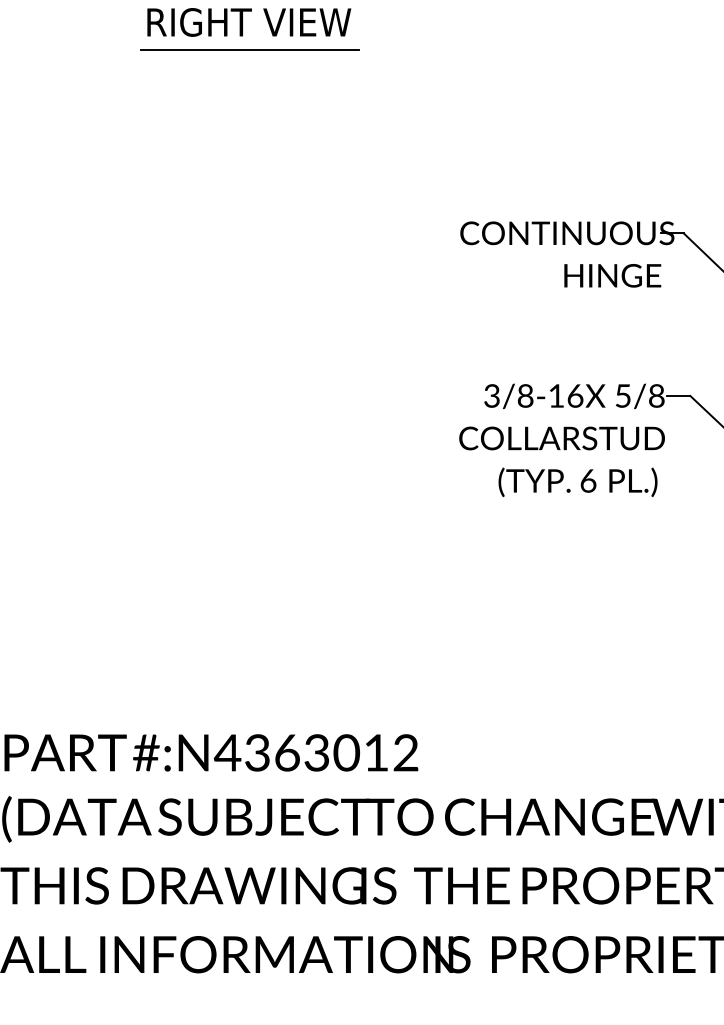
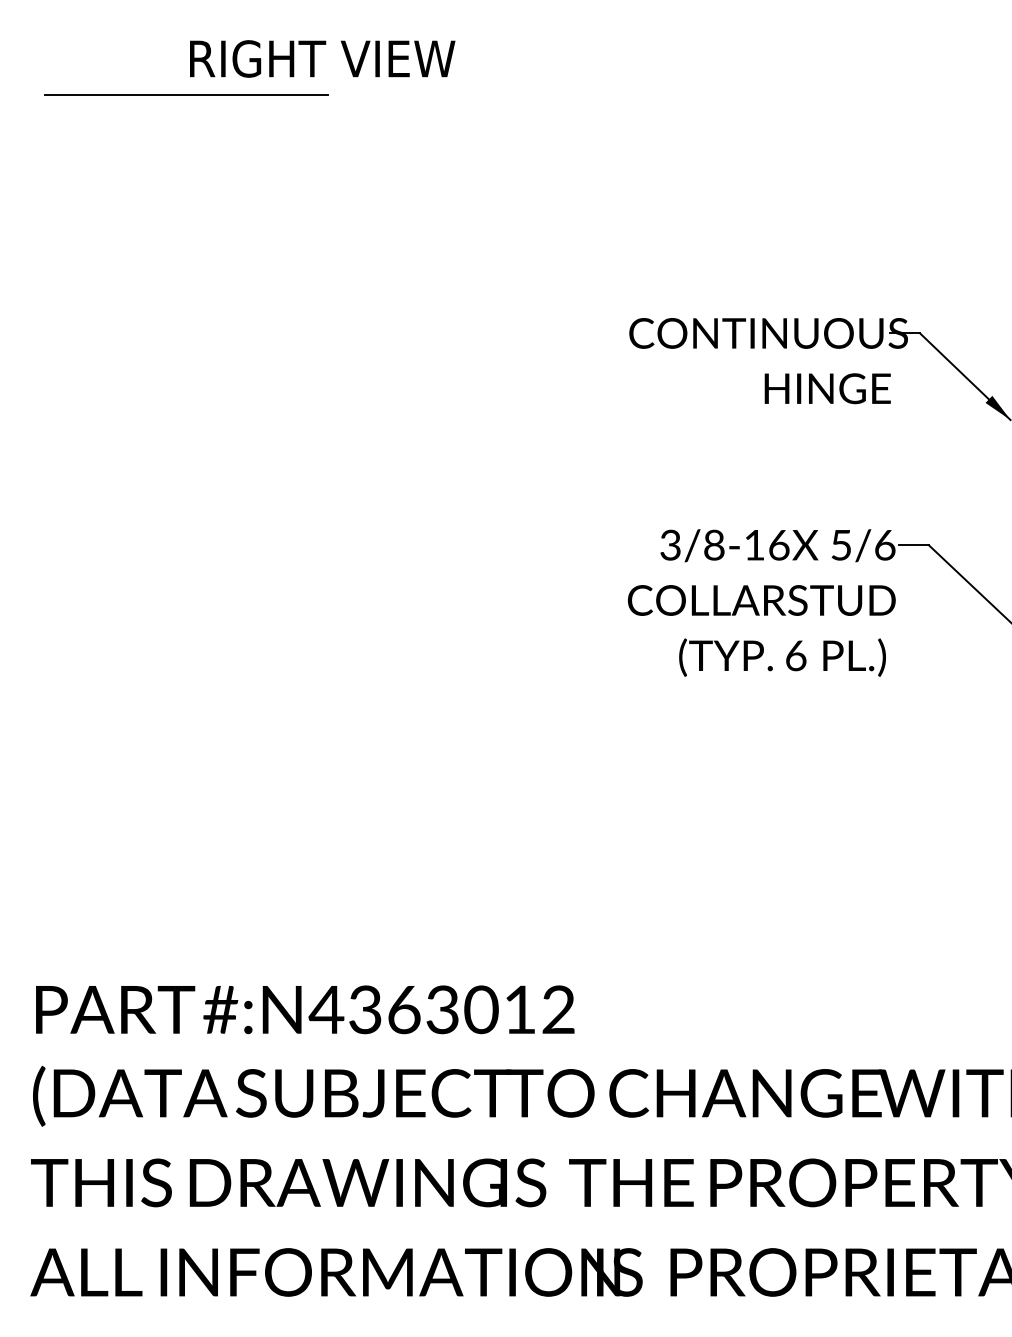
text: (249, 22) -> (322, 58), moved
line: (249, 49) -> (186, 94), moved
text: (657, 395) -> (885, 544), 5/8 -> 5/6

